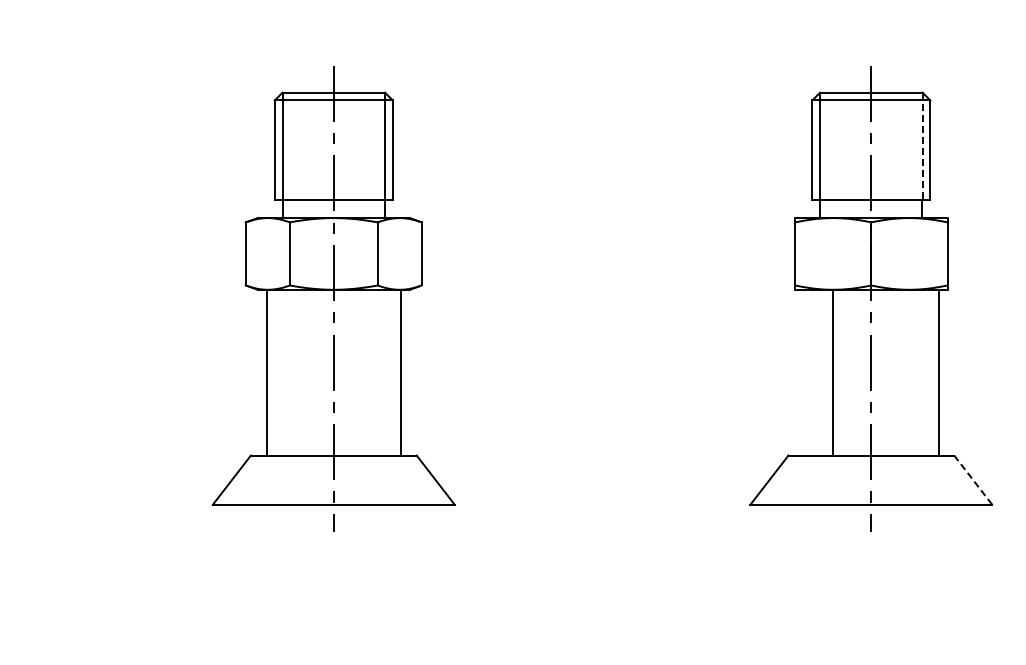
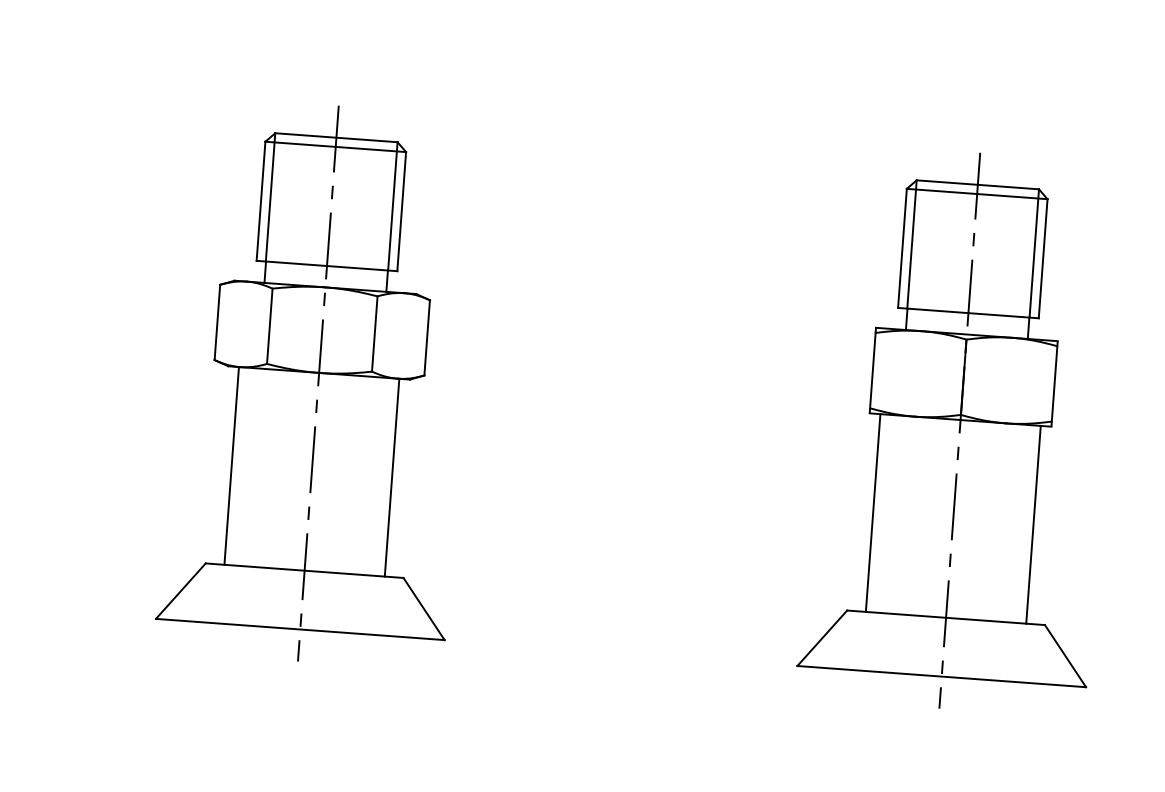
line: (922, 146) -> (1034, 253), dashed -> solid
line: (833, 372) -> (873, 512), moved
line: (973, 480) -> (1065, 656), dashed -> solid

